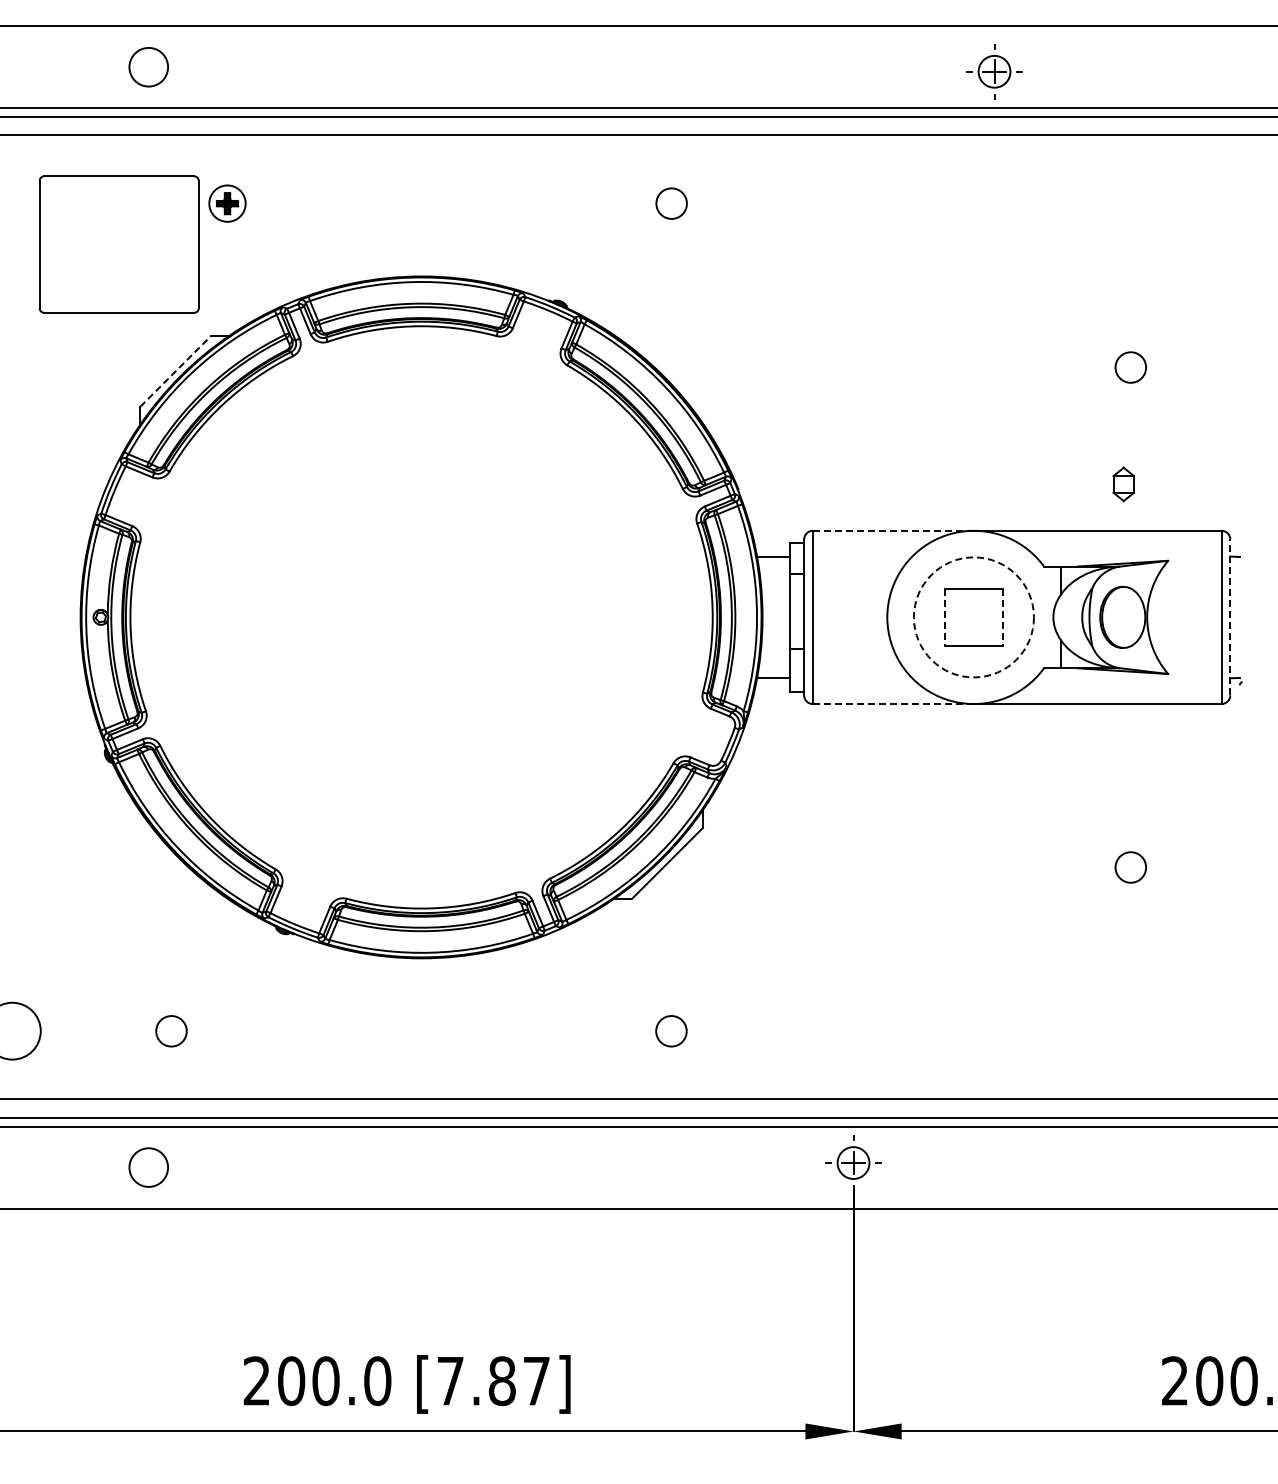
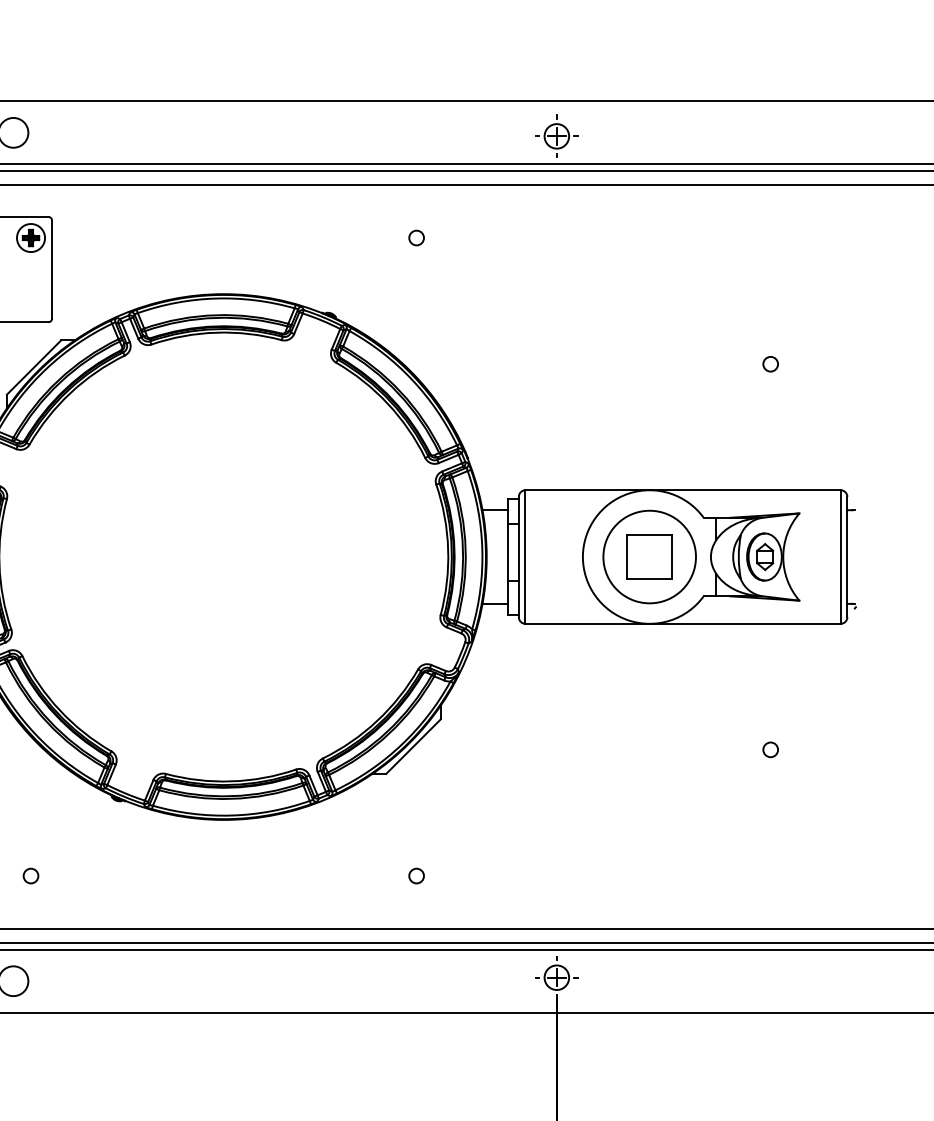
part: (994, 71) -> (556, 136), moved
part: (227, 203) -> (31, 237), moved
circle: (671, 203) -> (416, 237), size x0.62
circle: (1130, 366) -> (770, 363), size x0.62
line: (175, 371) -> (34, 367), dashed -> solid
part: (1123, 484) -> (765, 557), moved
line: (893, 530) -> (587, 490), dashed -> solid
line: (945, 617) -> (627, 557), dashed -> solid
circle: (973, 617) -> (649, 557), dashed -> solid
line: (1002, 617) -> (671, 557), dashed -> solid
line: (1230, 617) -> (847, 557), dashed -> solid
line: (893, 704) -> (587, 624), dashed -> solid
circle: (1130, 867) -> (770, 749), size x0.62
circle: (171, 1030) -> (31, 875), size x0.62
circle: (671, 1030) -> (416, 875), size x0.62

